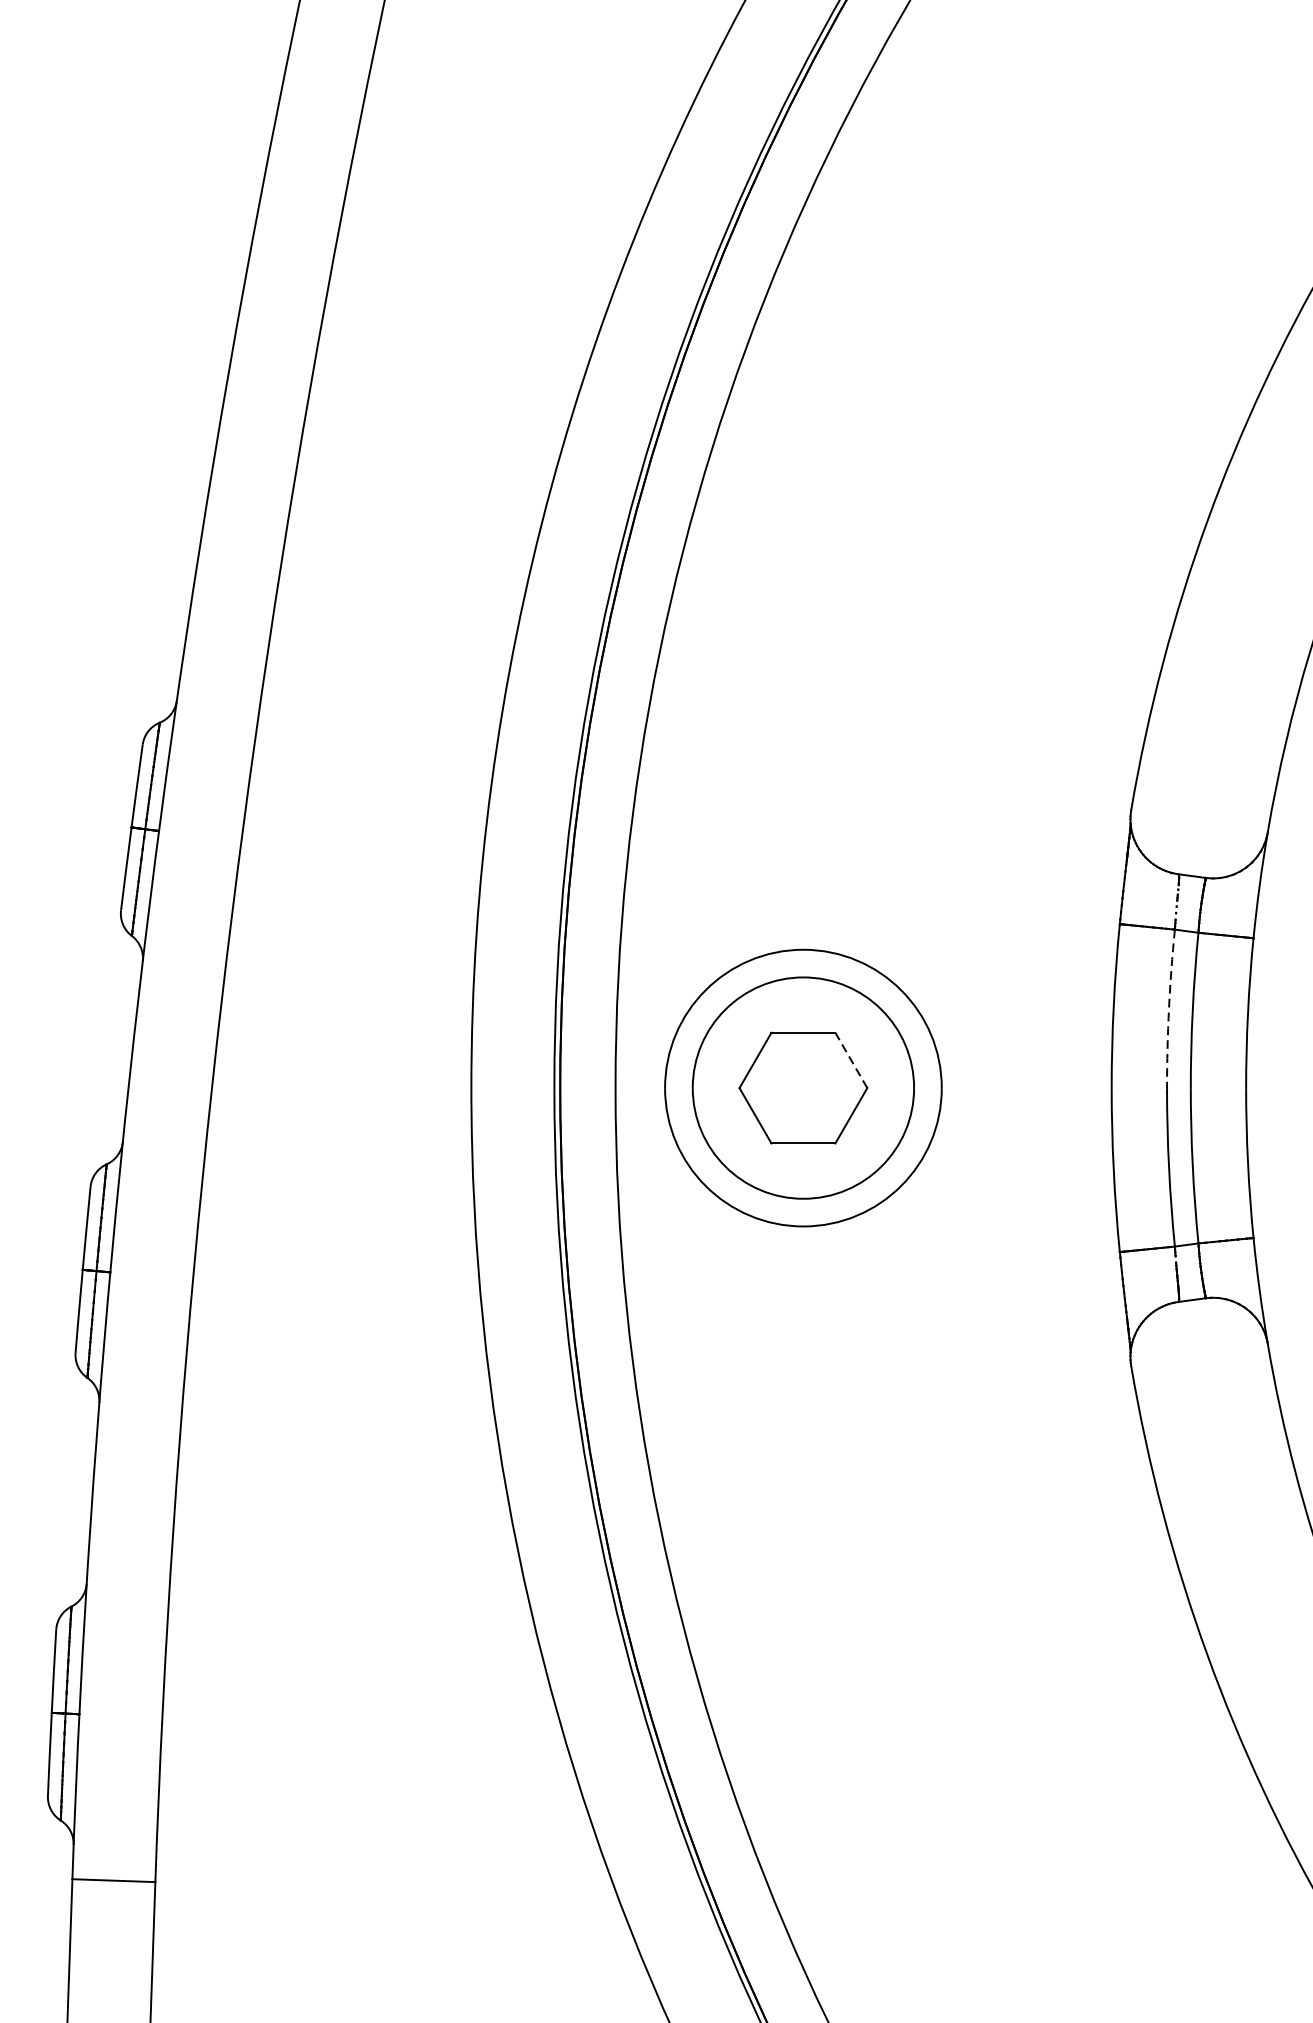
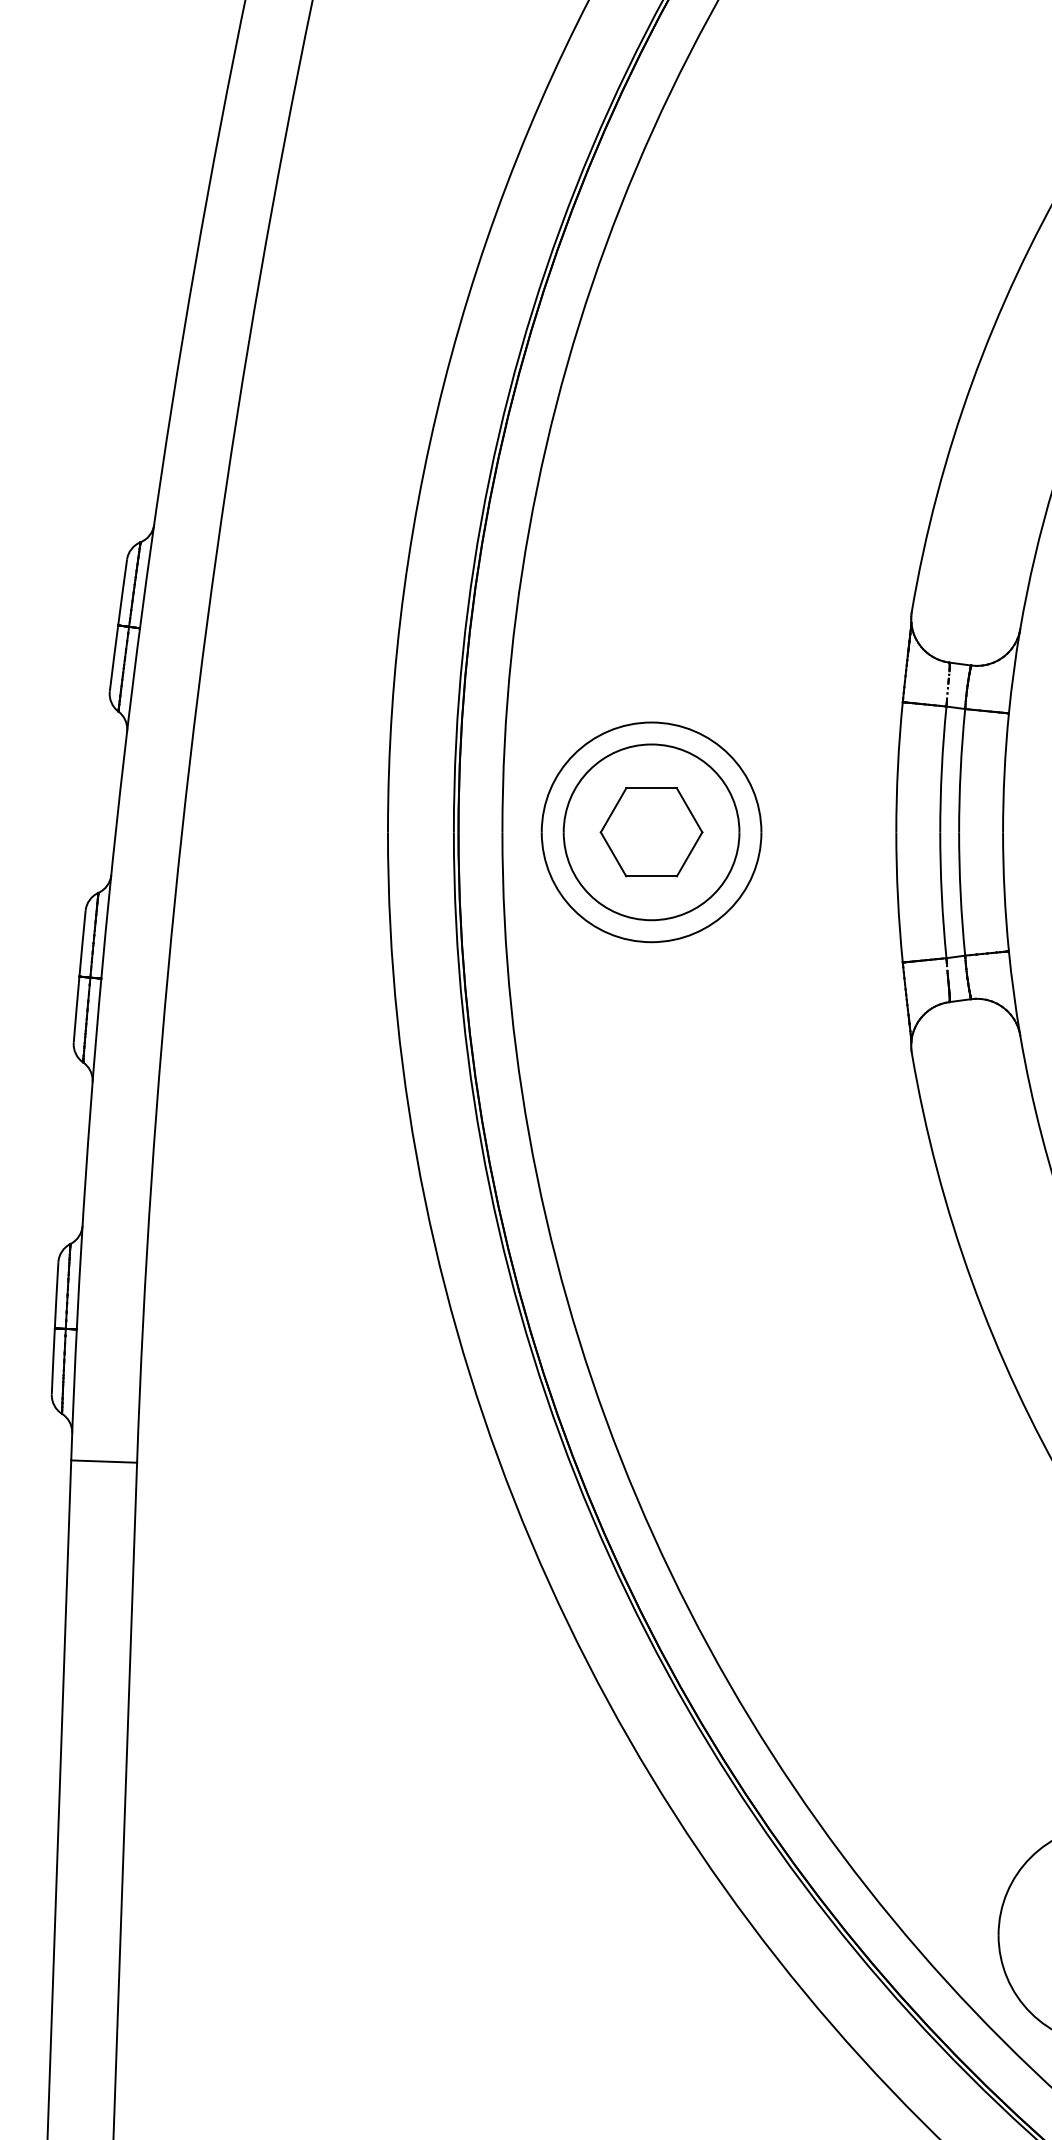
arc: (1168, 1008) -> (941, 769), dashed -> solid
line: (851, 1059) -> (689, 809), dashed -> solid

